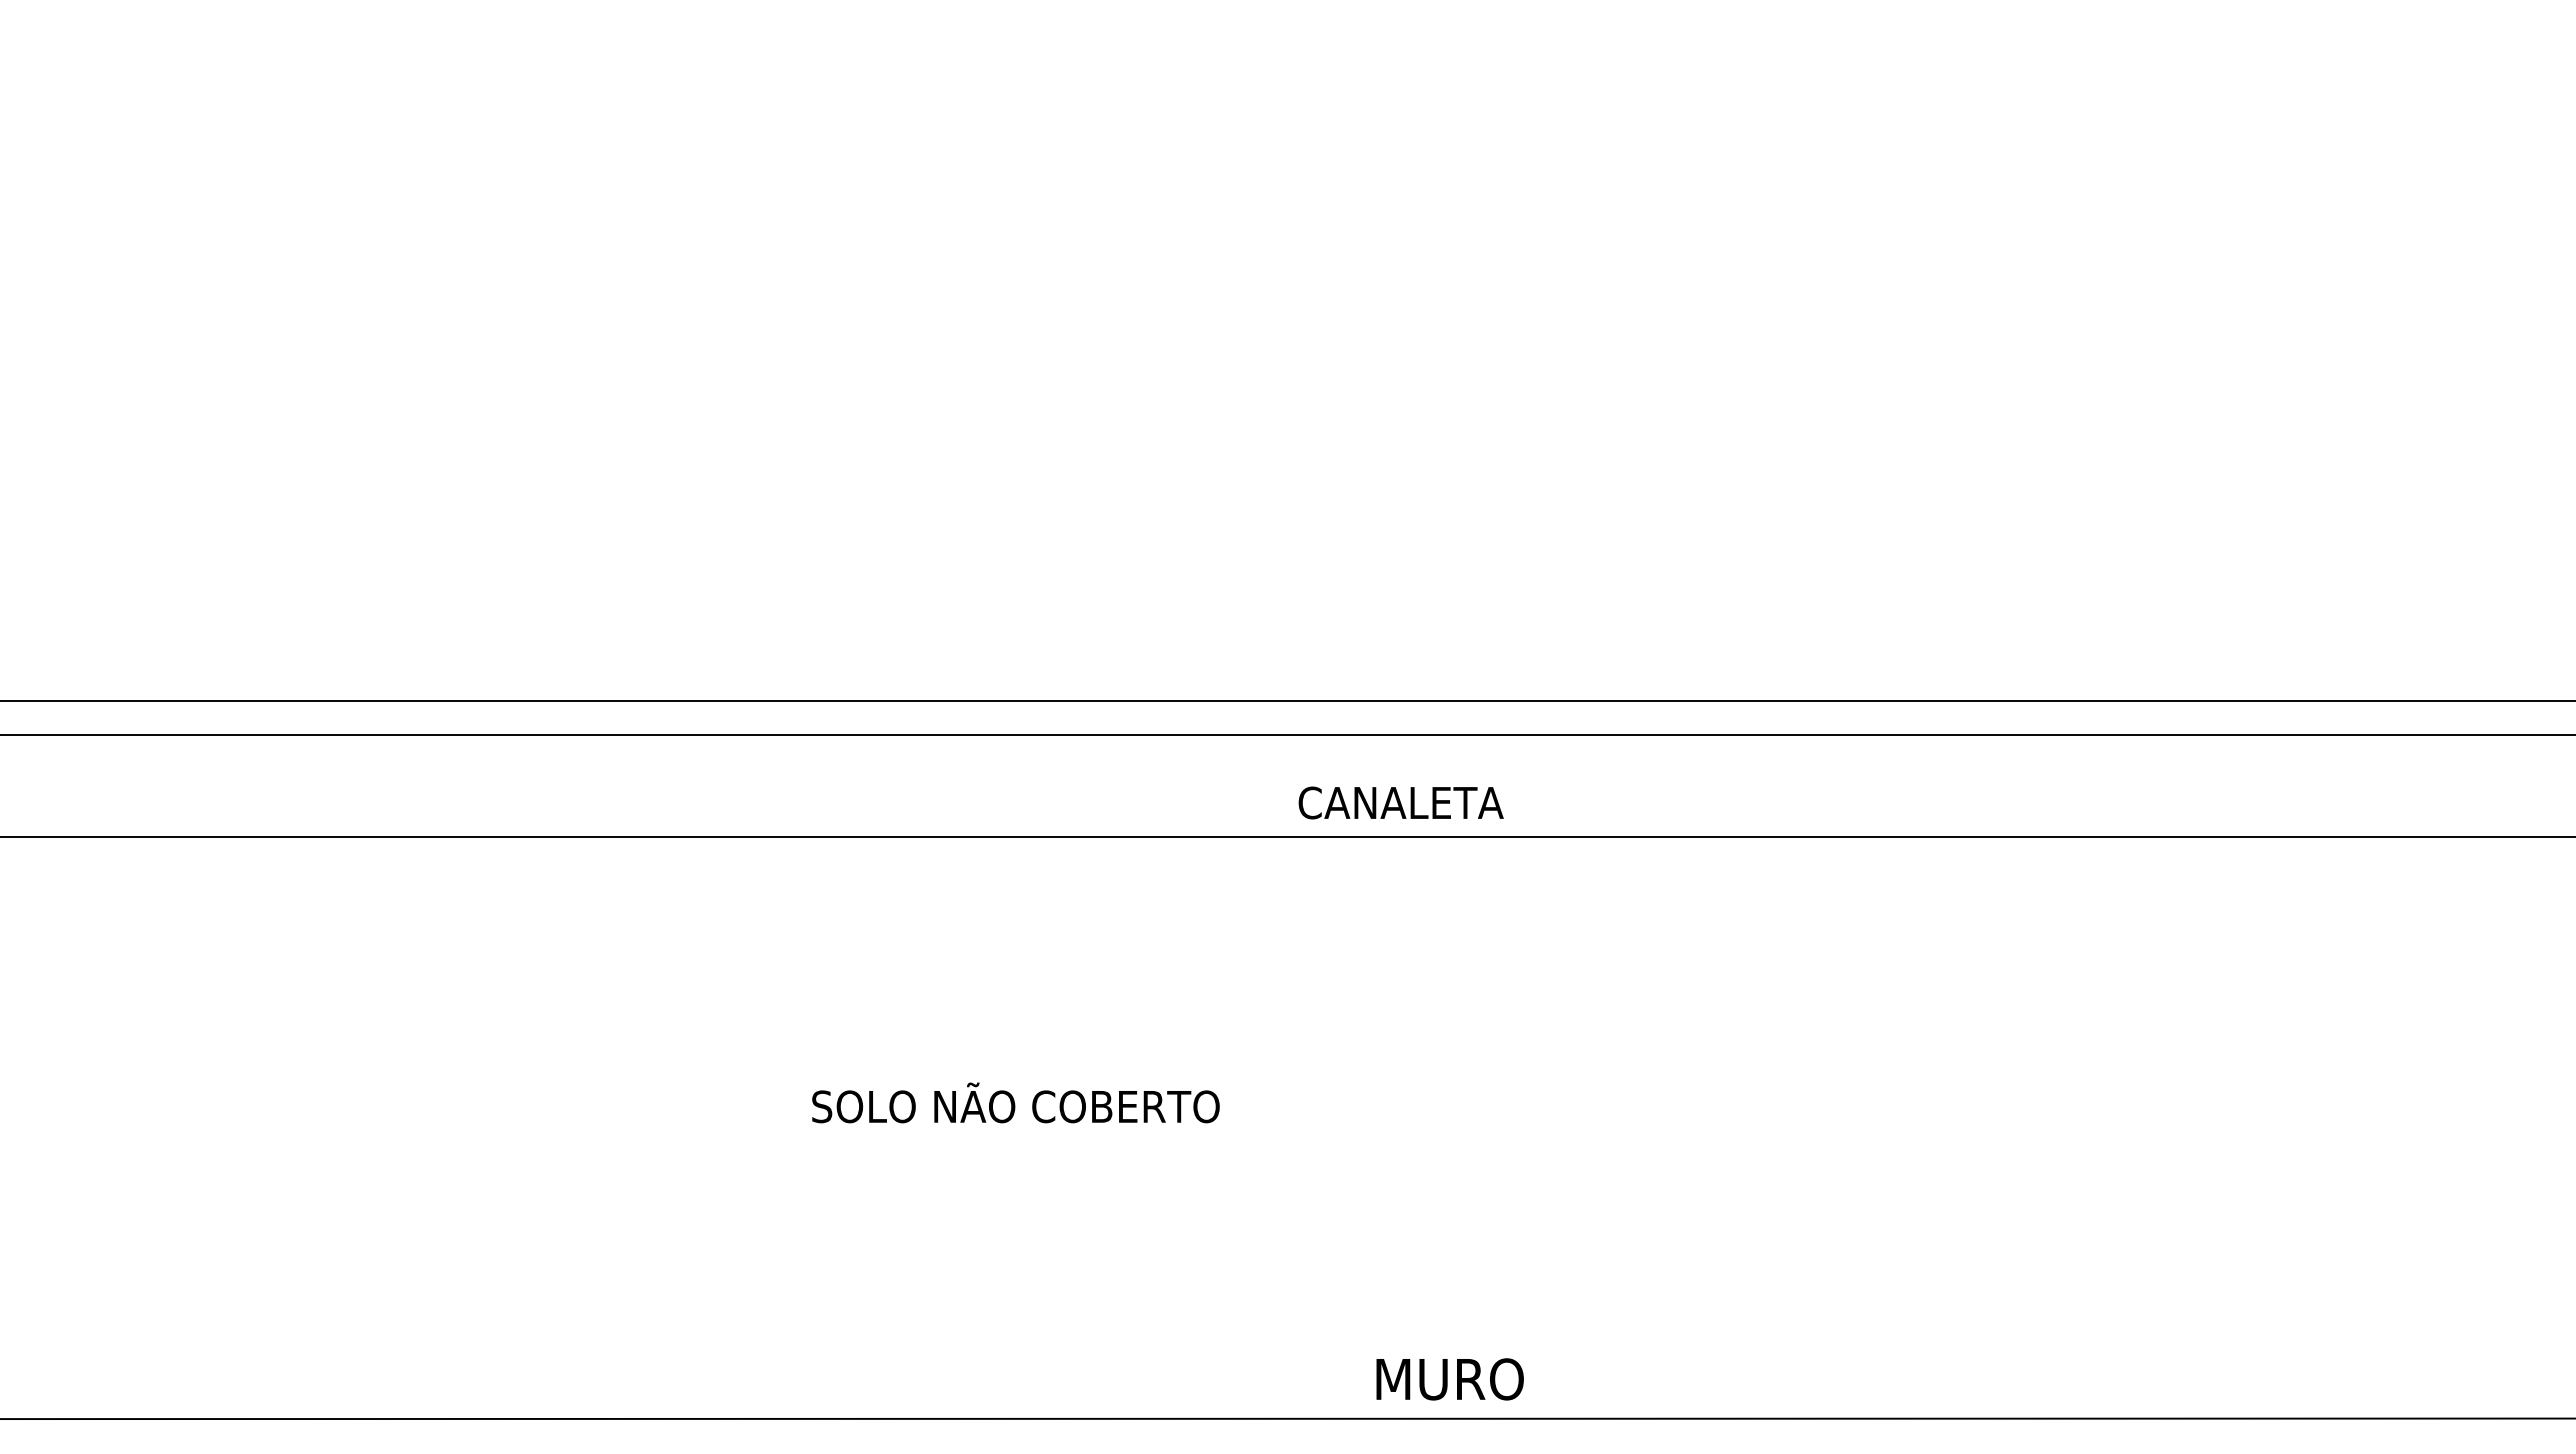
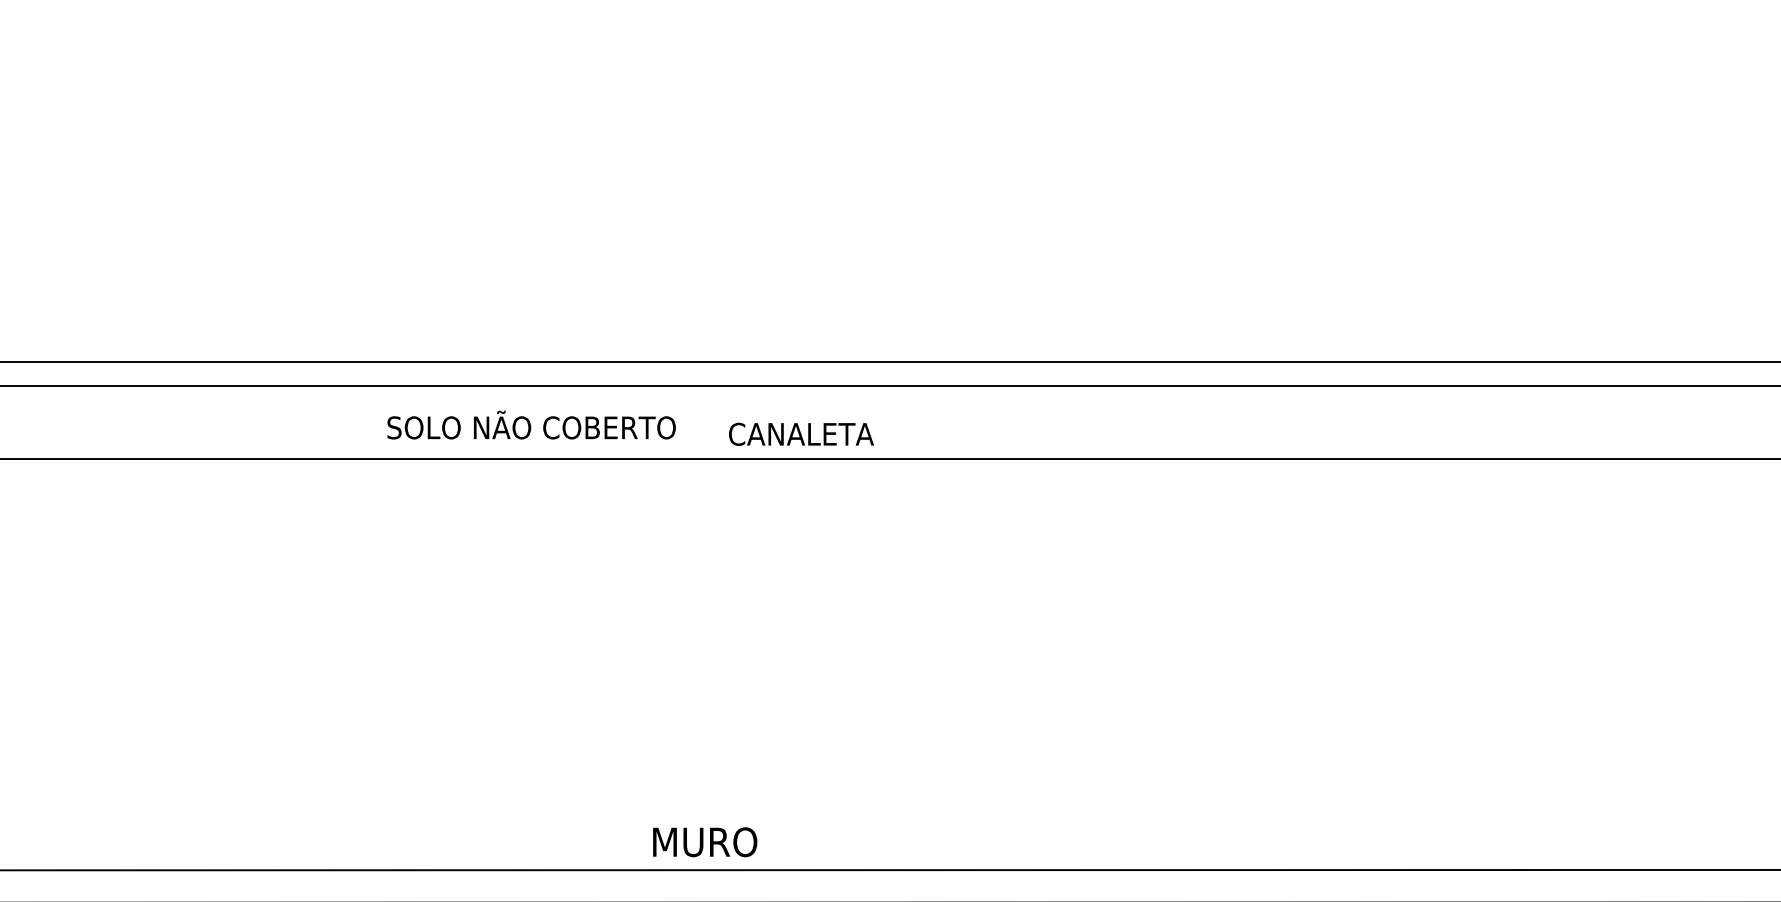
text: (1400, 802) -> (800, 434), moved
text: (1015, 1102) -> (531, 424), moved
text: (1449, 1379) -> (704, 842), moved

